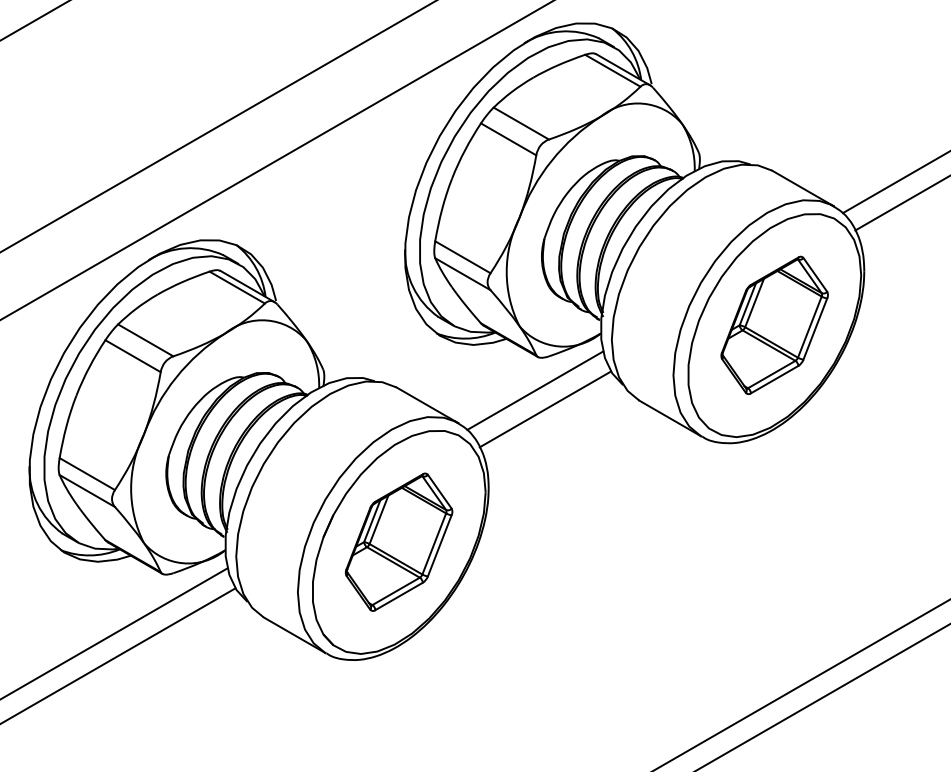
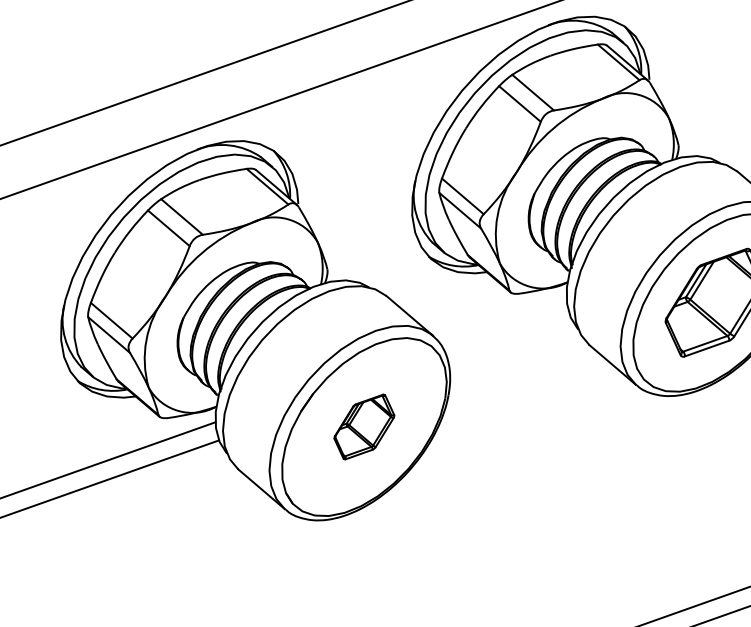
line: (535, 390) -> (503, 320), removed
line: (545, 409) -> (508, 337), removed
part: (398, 541) -> (364, 426), size x0.6

